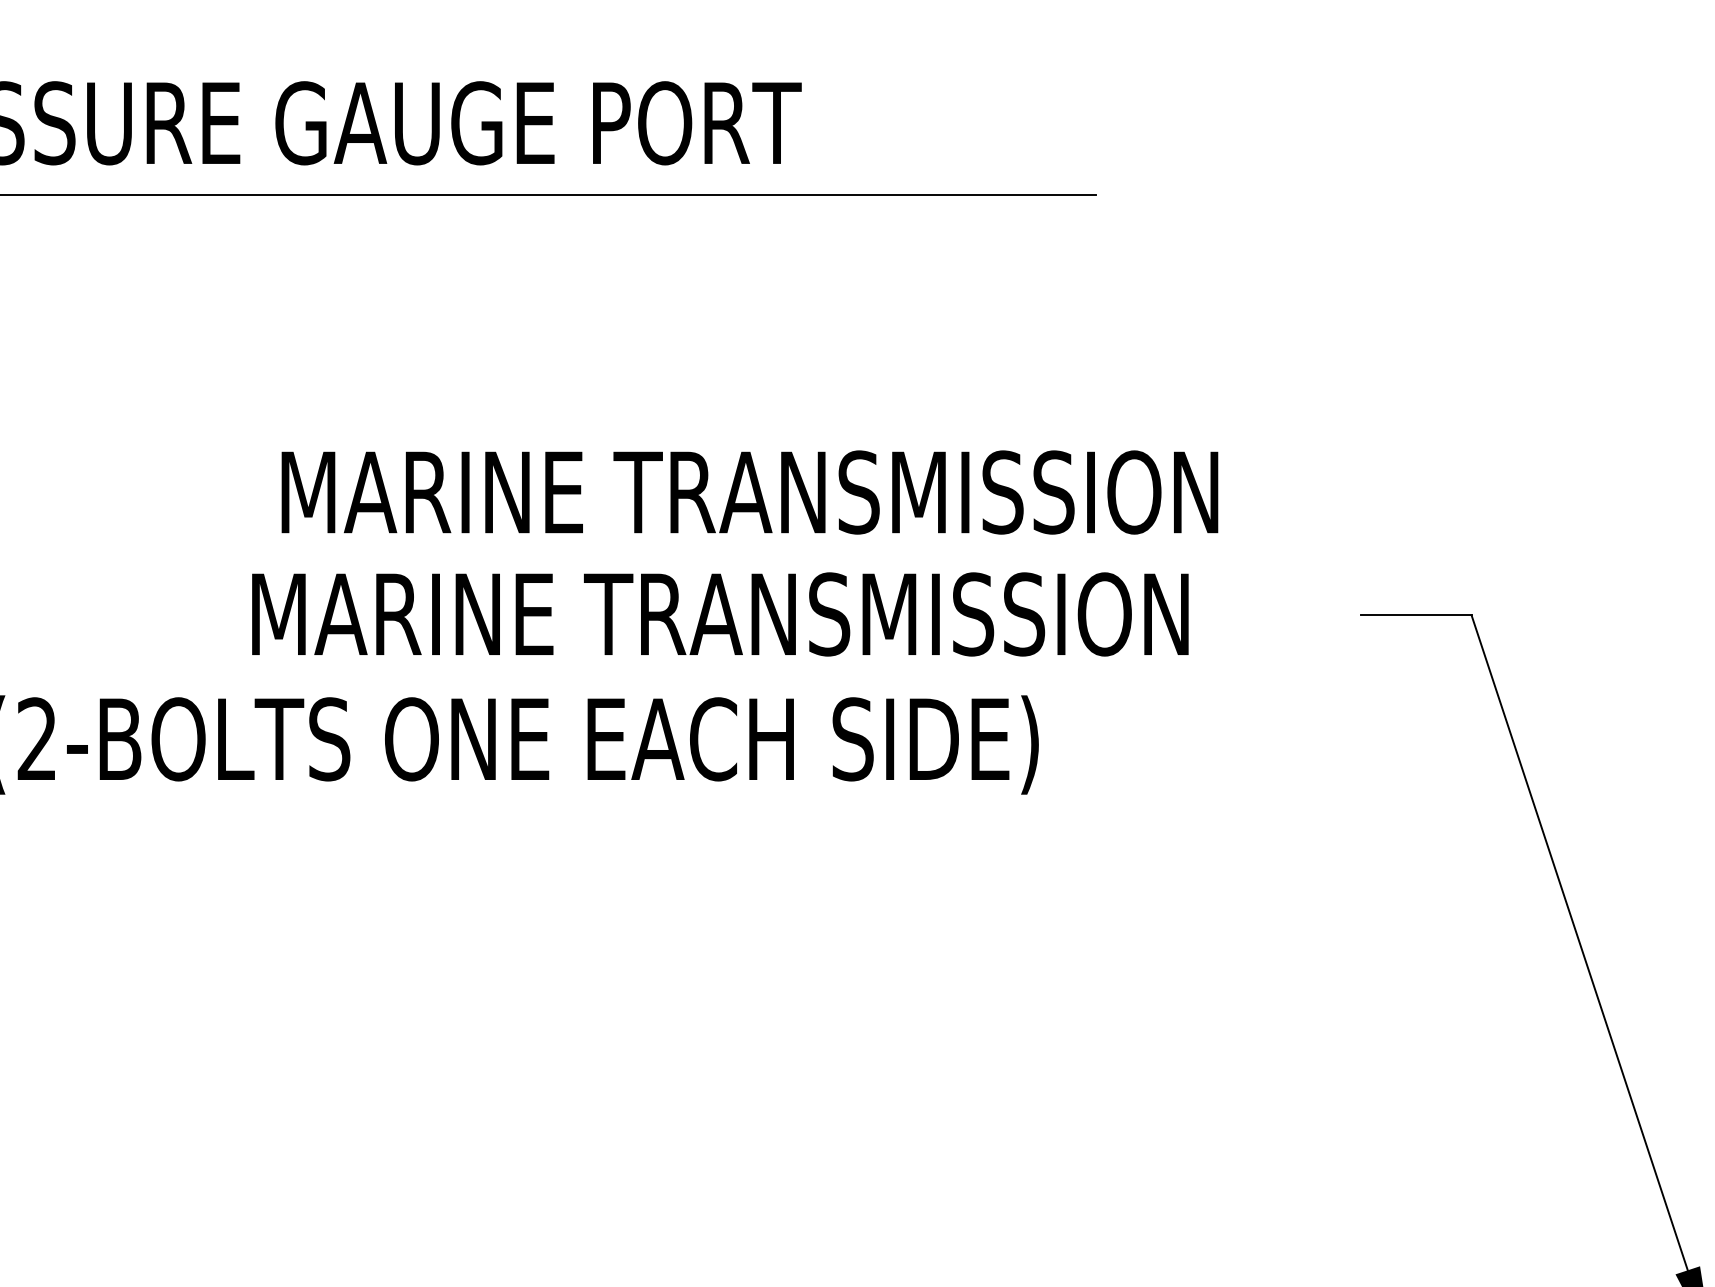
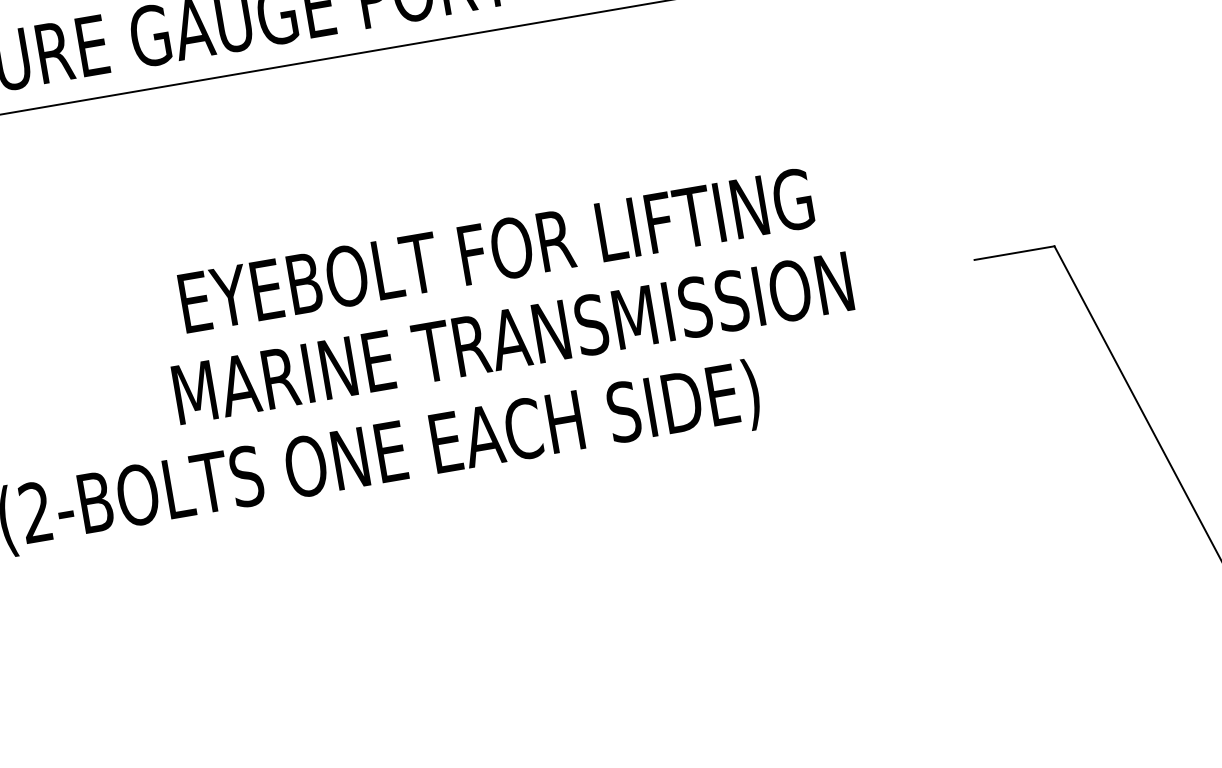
text: (753, 492) -> (521, 246), MARINE TRANSMISSION -> EYEBOLT FOR LIFTING

